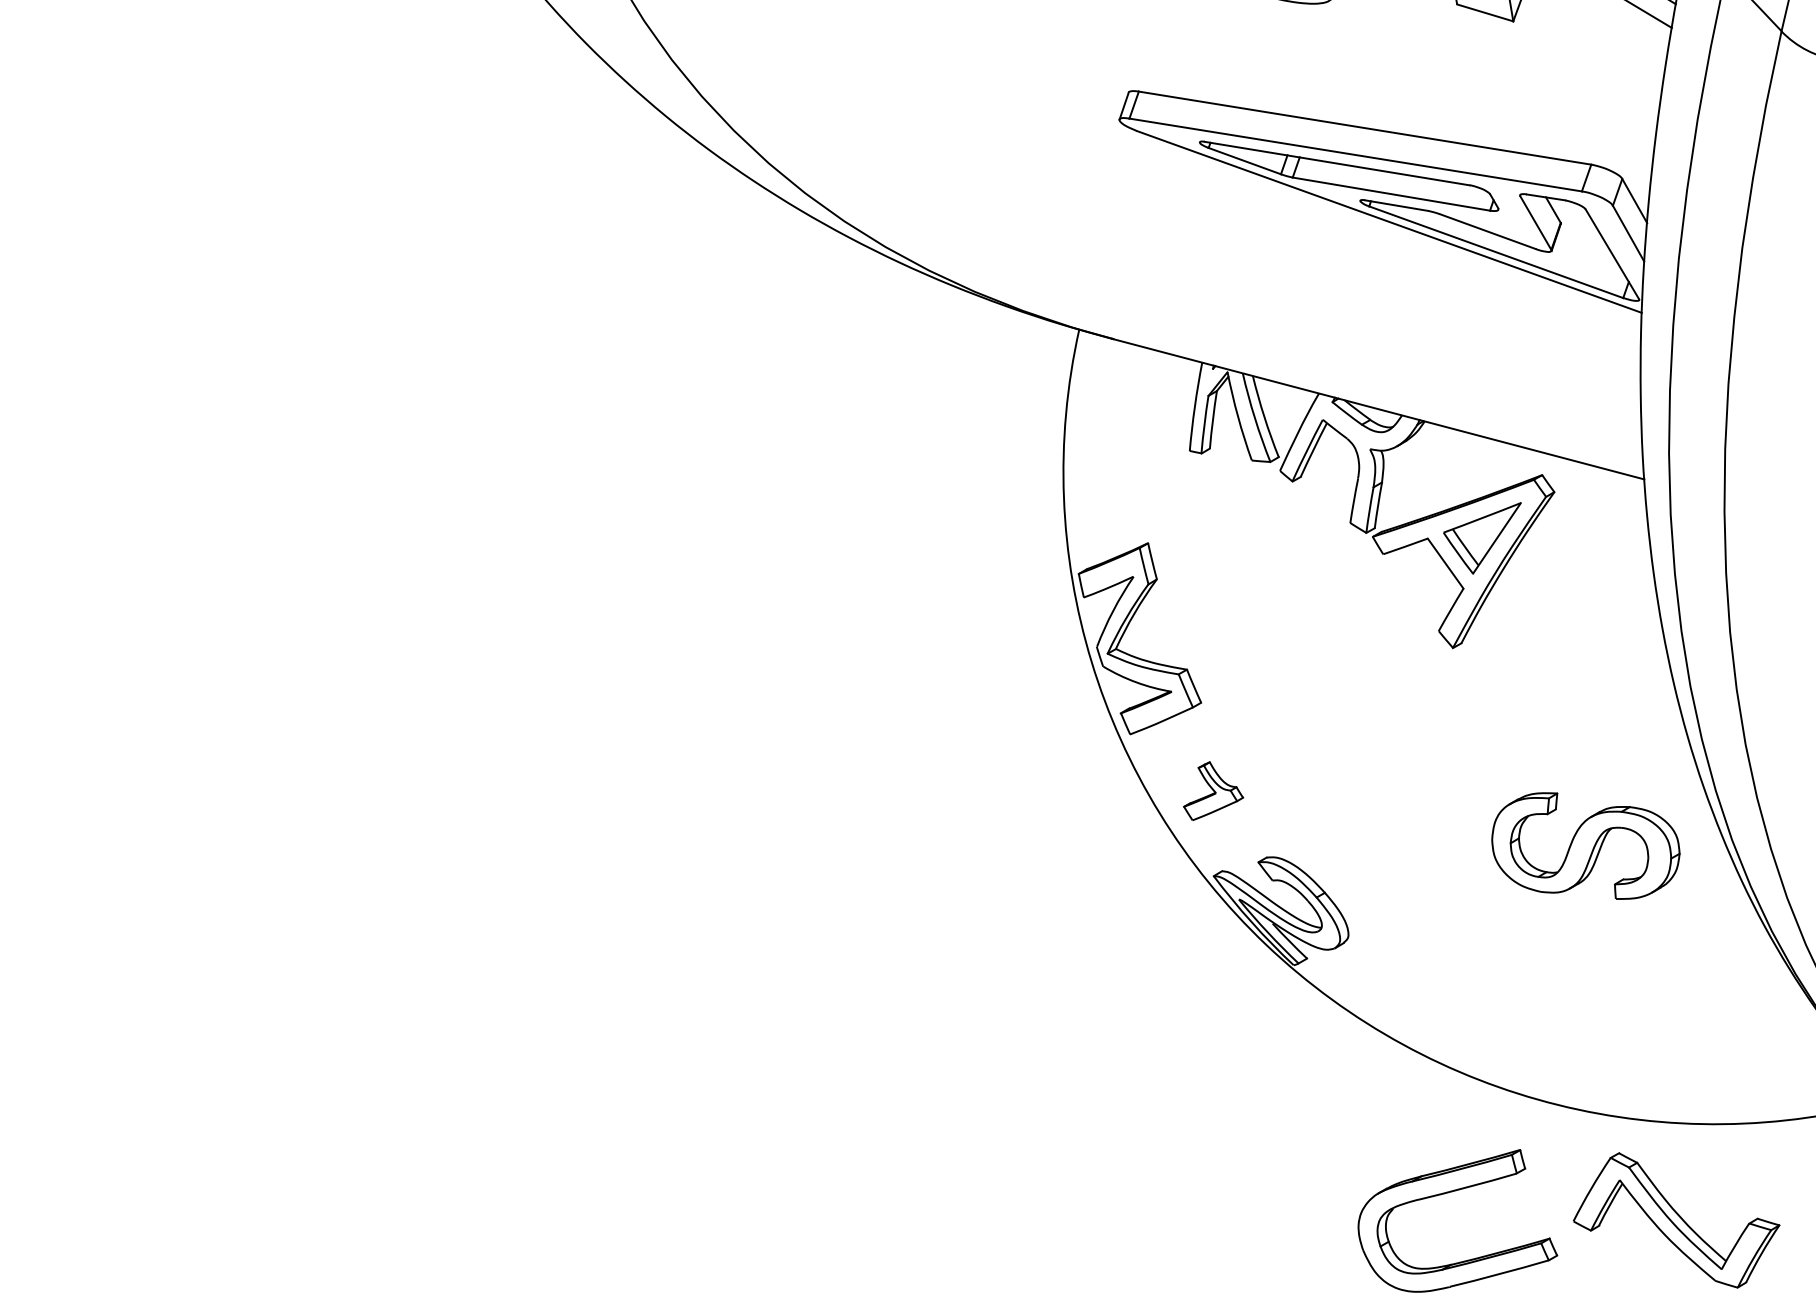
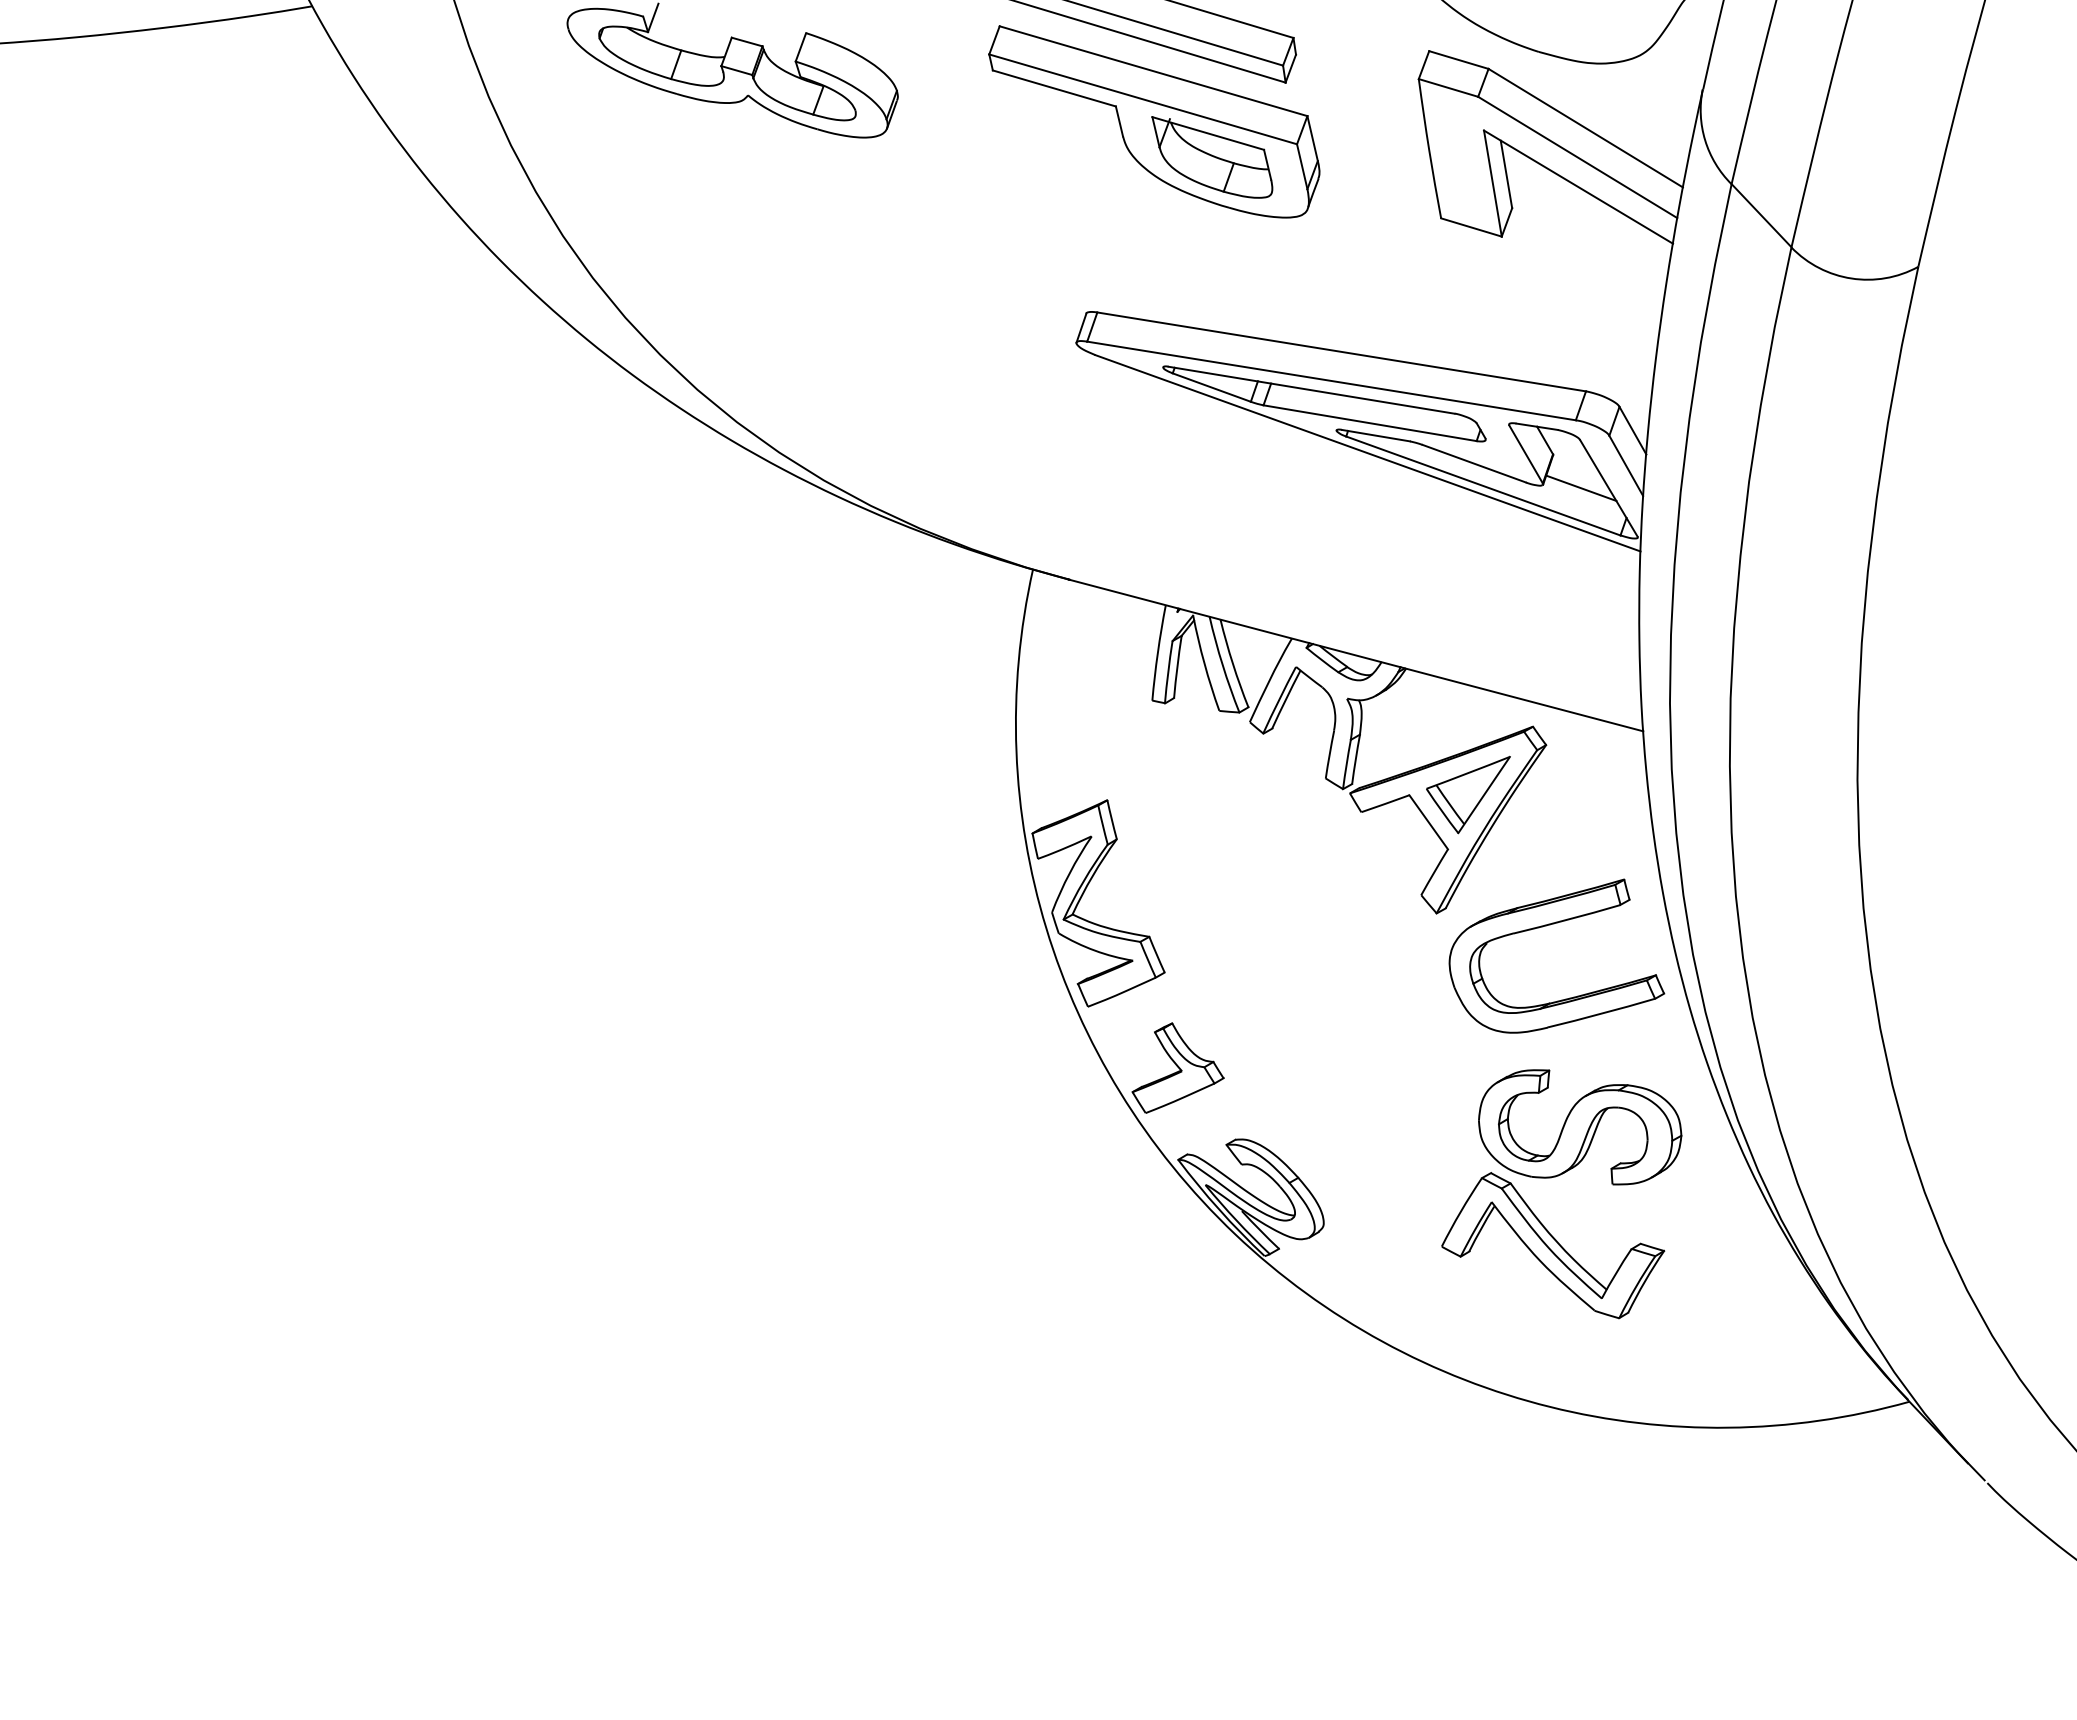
line: (1587, 253) -> (1581, 487), added
part: (1213, 790) -> (1177, 1067), size x1.43
part: (1451, 1192) -> (1550, 925), moved
part: (1676, 1220) -> (1553, 1245), moved

